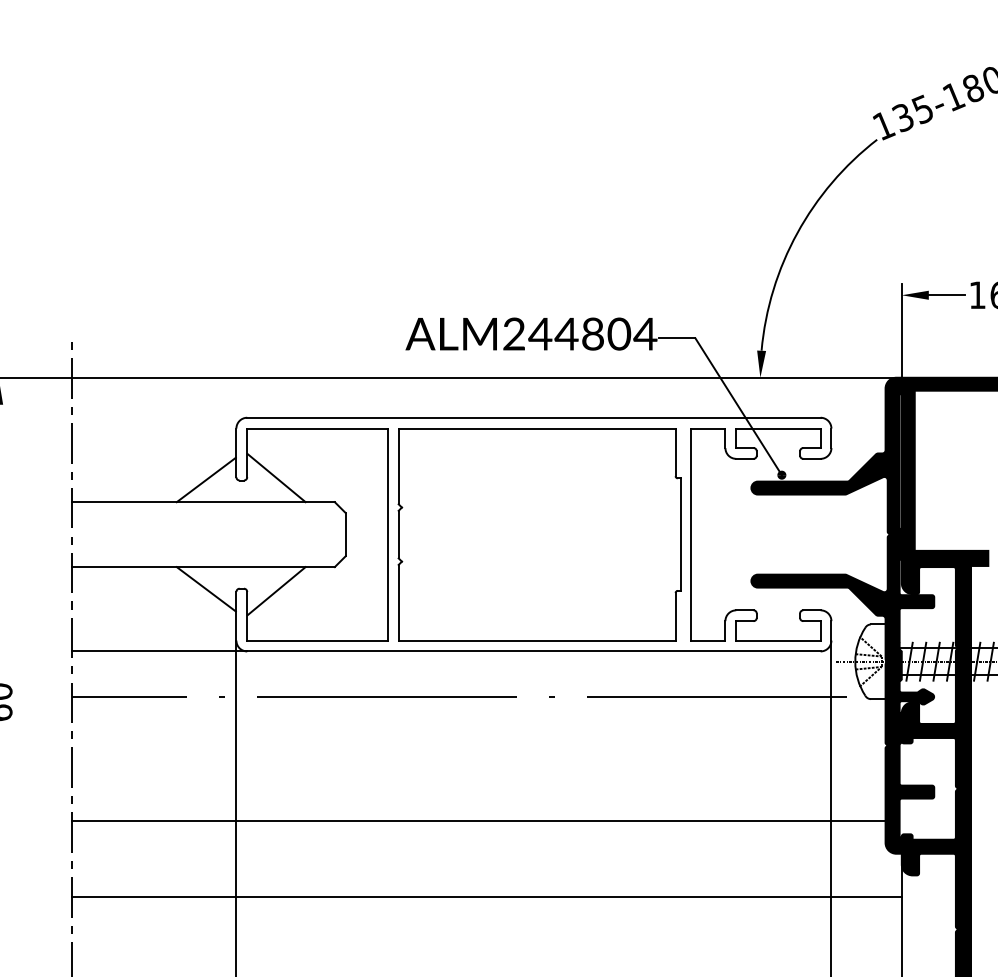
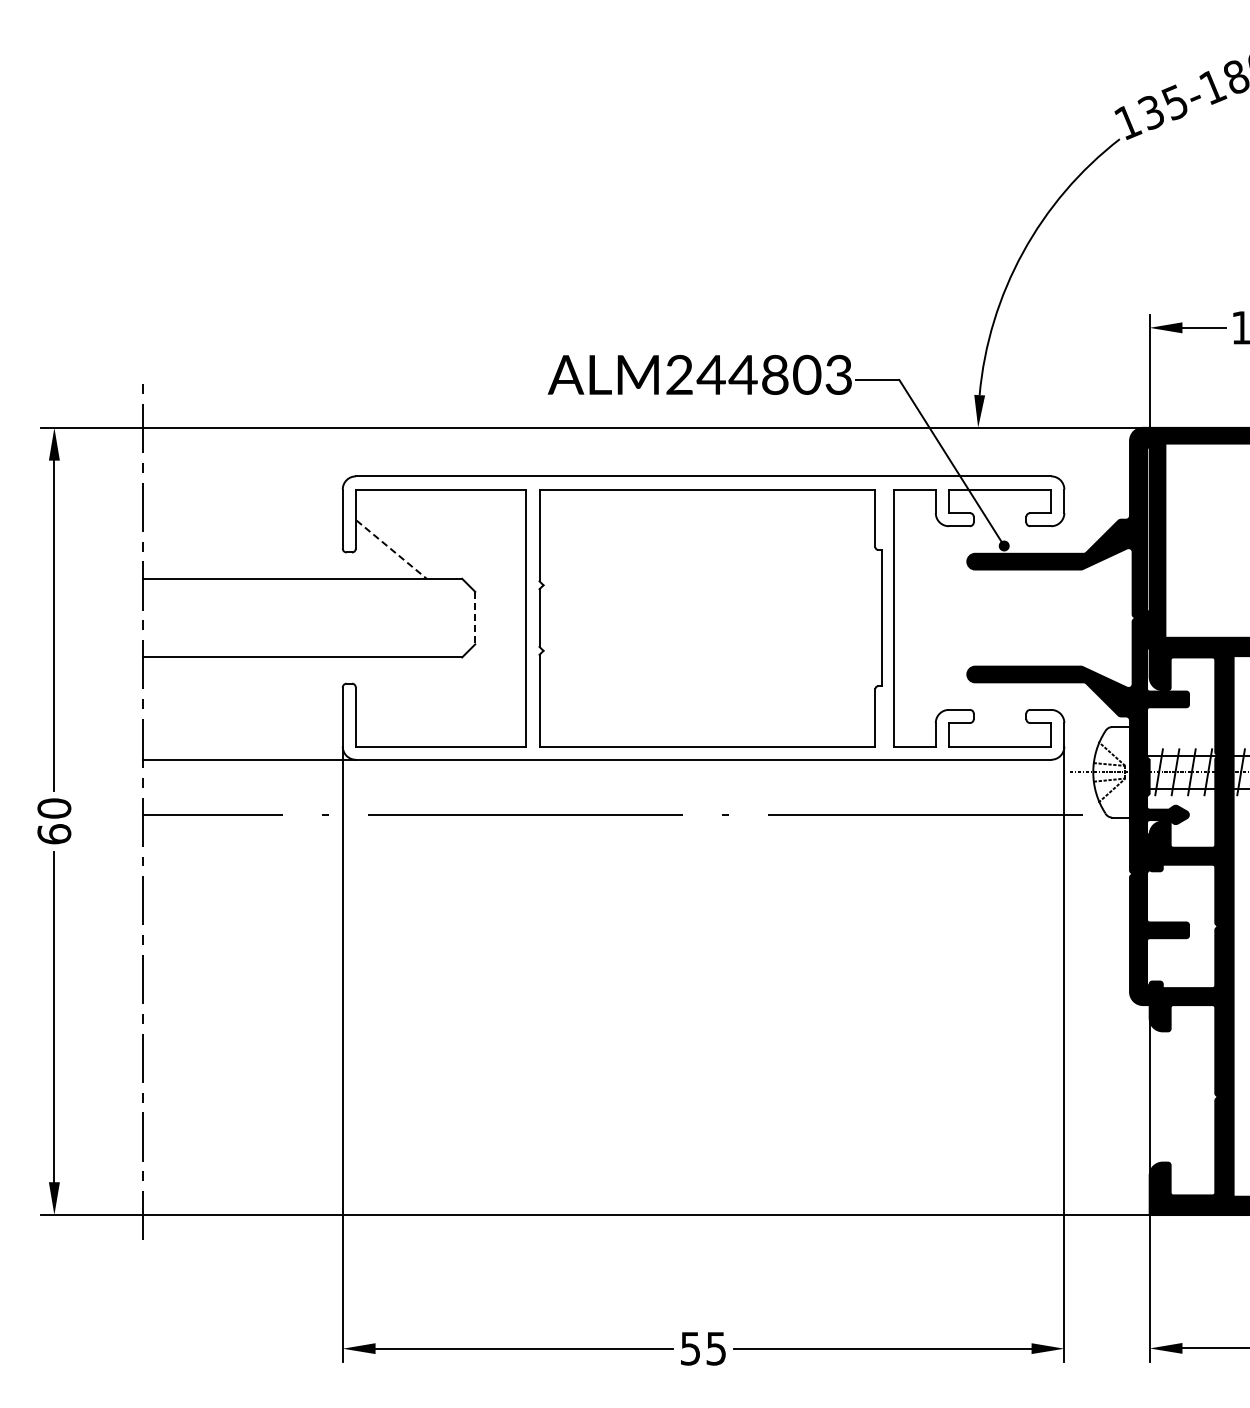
text: (645, 333) -> (838, 374), ALM244804 -> ALM244803
line: (276, 478) -> (391, 549), solid -> dashed
line: (206, 479) -> (306, 551), removed
line: (345, 534) -> (475, 618), solid -> dashed
line: (206, 589) -> (306, 684), removed
line: (276, 591) -> (391, 686), removed
line: (478, 821) -> (636, 965), removed
line: (486, 896) -> (646, 1057), removed

